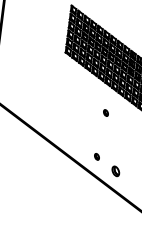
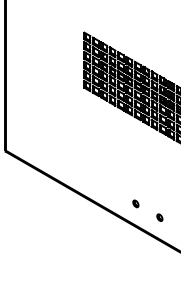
part: (105, 112) -> (139, 151), removed
part: (115, 170) -> (159, 217), size x0.62

